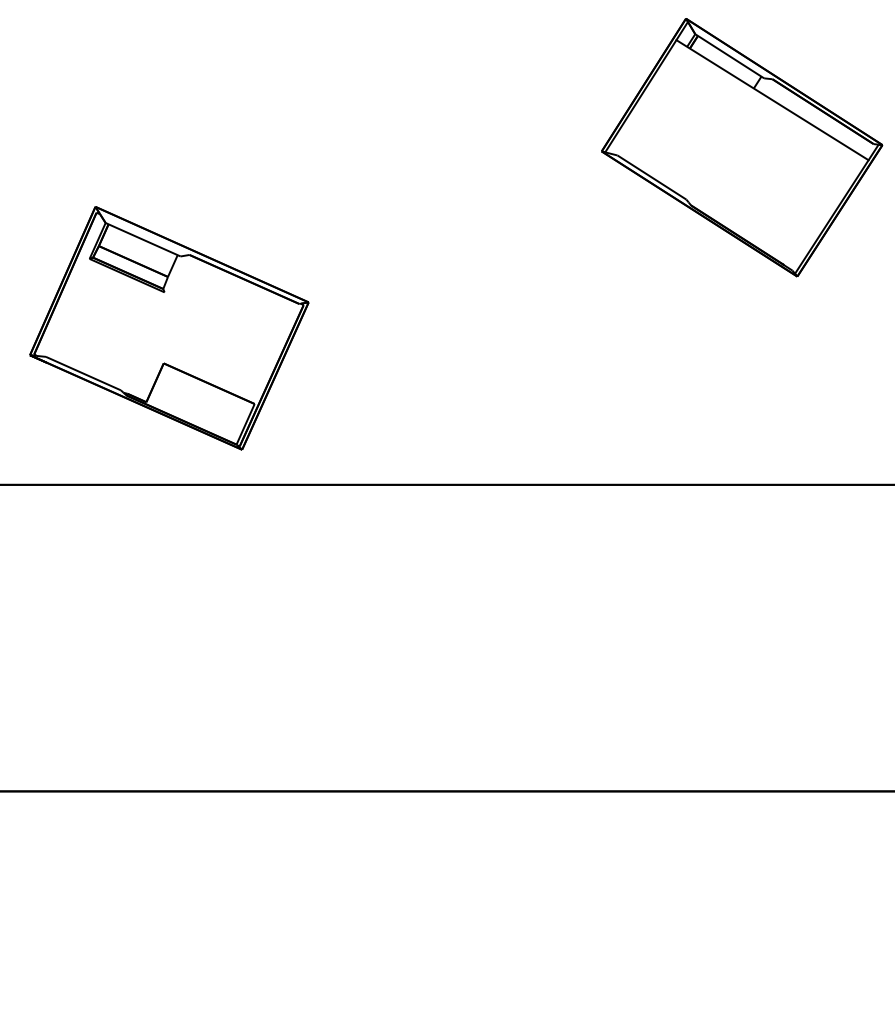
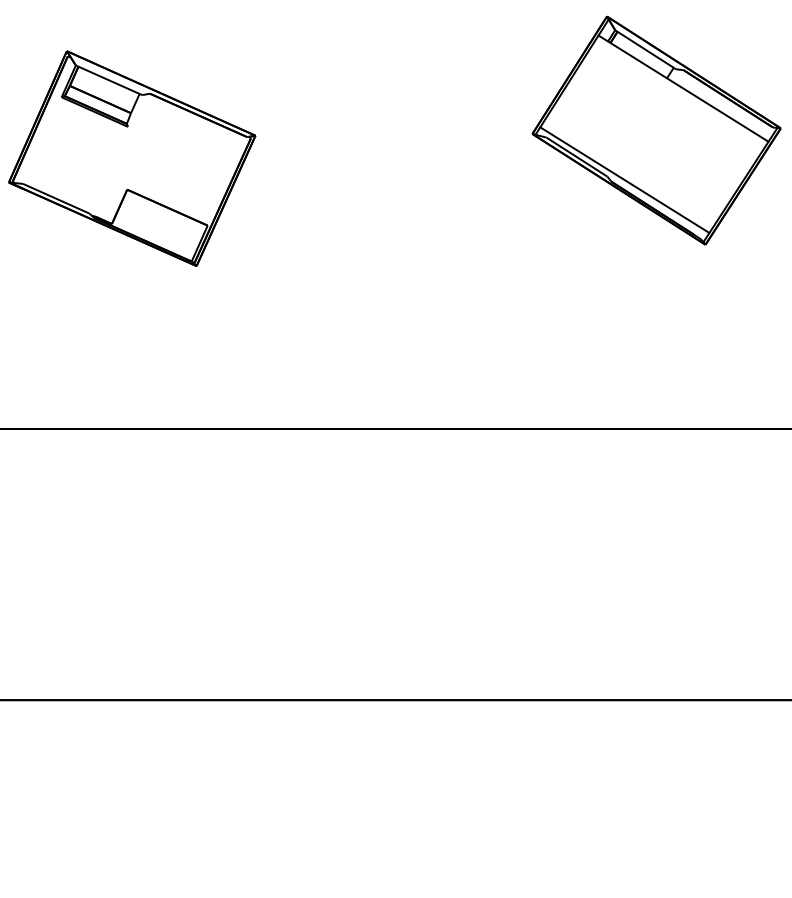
line: (705, 203) -> (624, 180), added
part: (169, 328) -> (132, 158), moved

